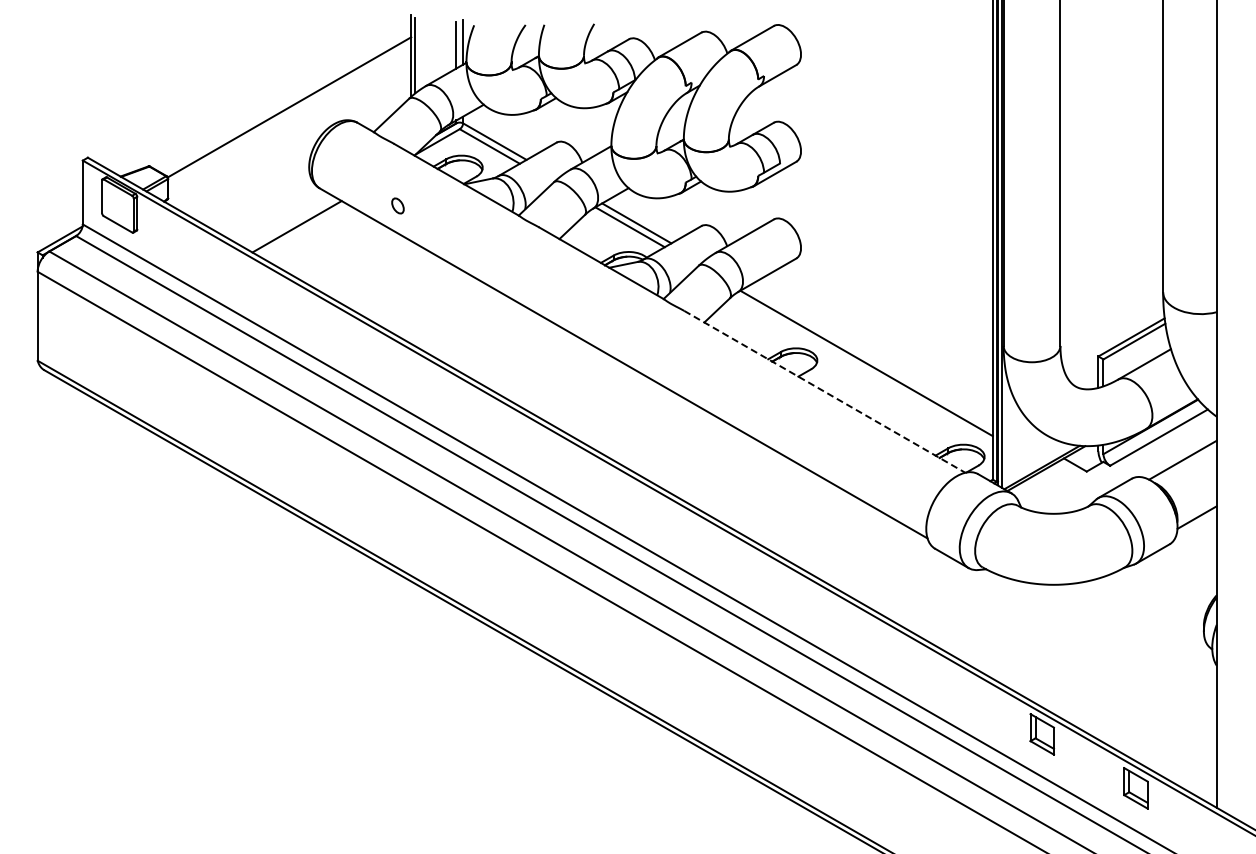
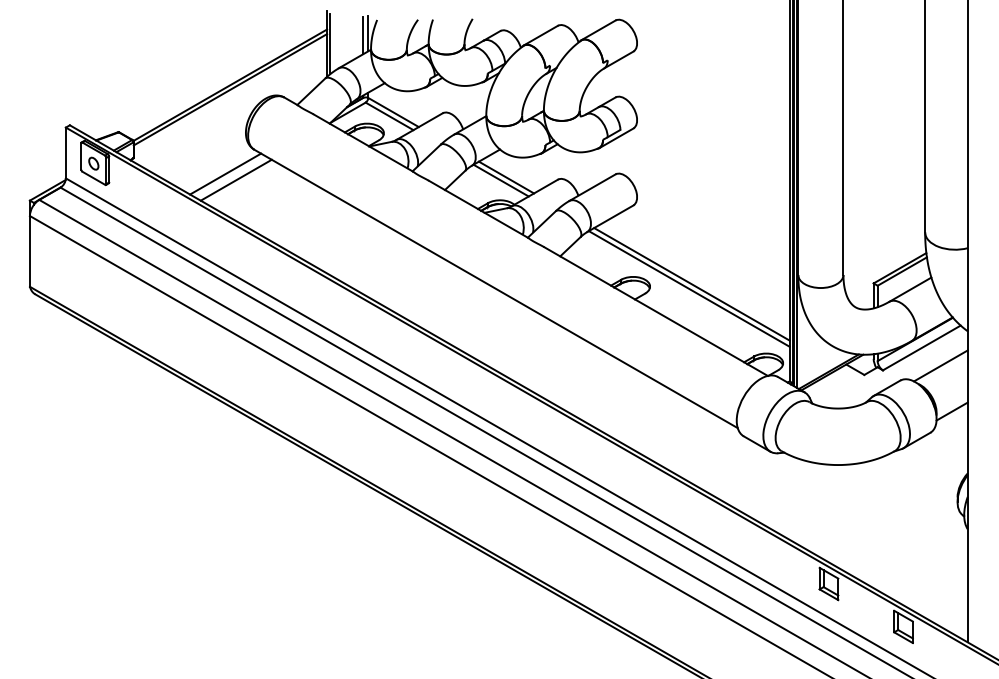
line: (289, 113) -> (230, 90), added
part: (397, 205) -> (93, 163), moved
line: (283, 218) -> (225, 173), added
line: (869, 357) -> (691, 284), added
line: (825, 392) -> (656, 312), dashed -> solid

